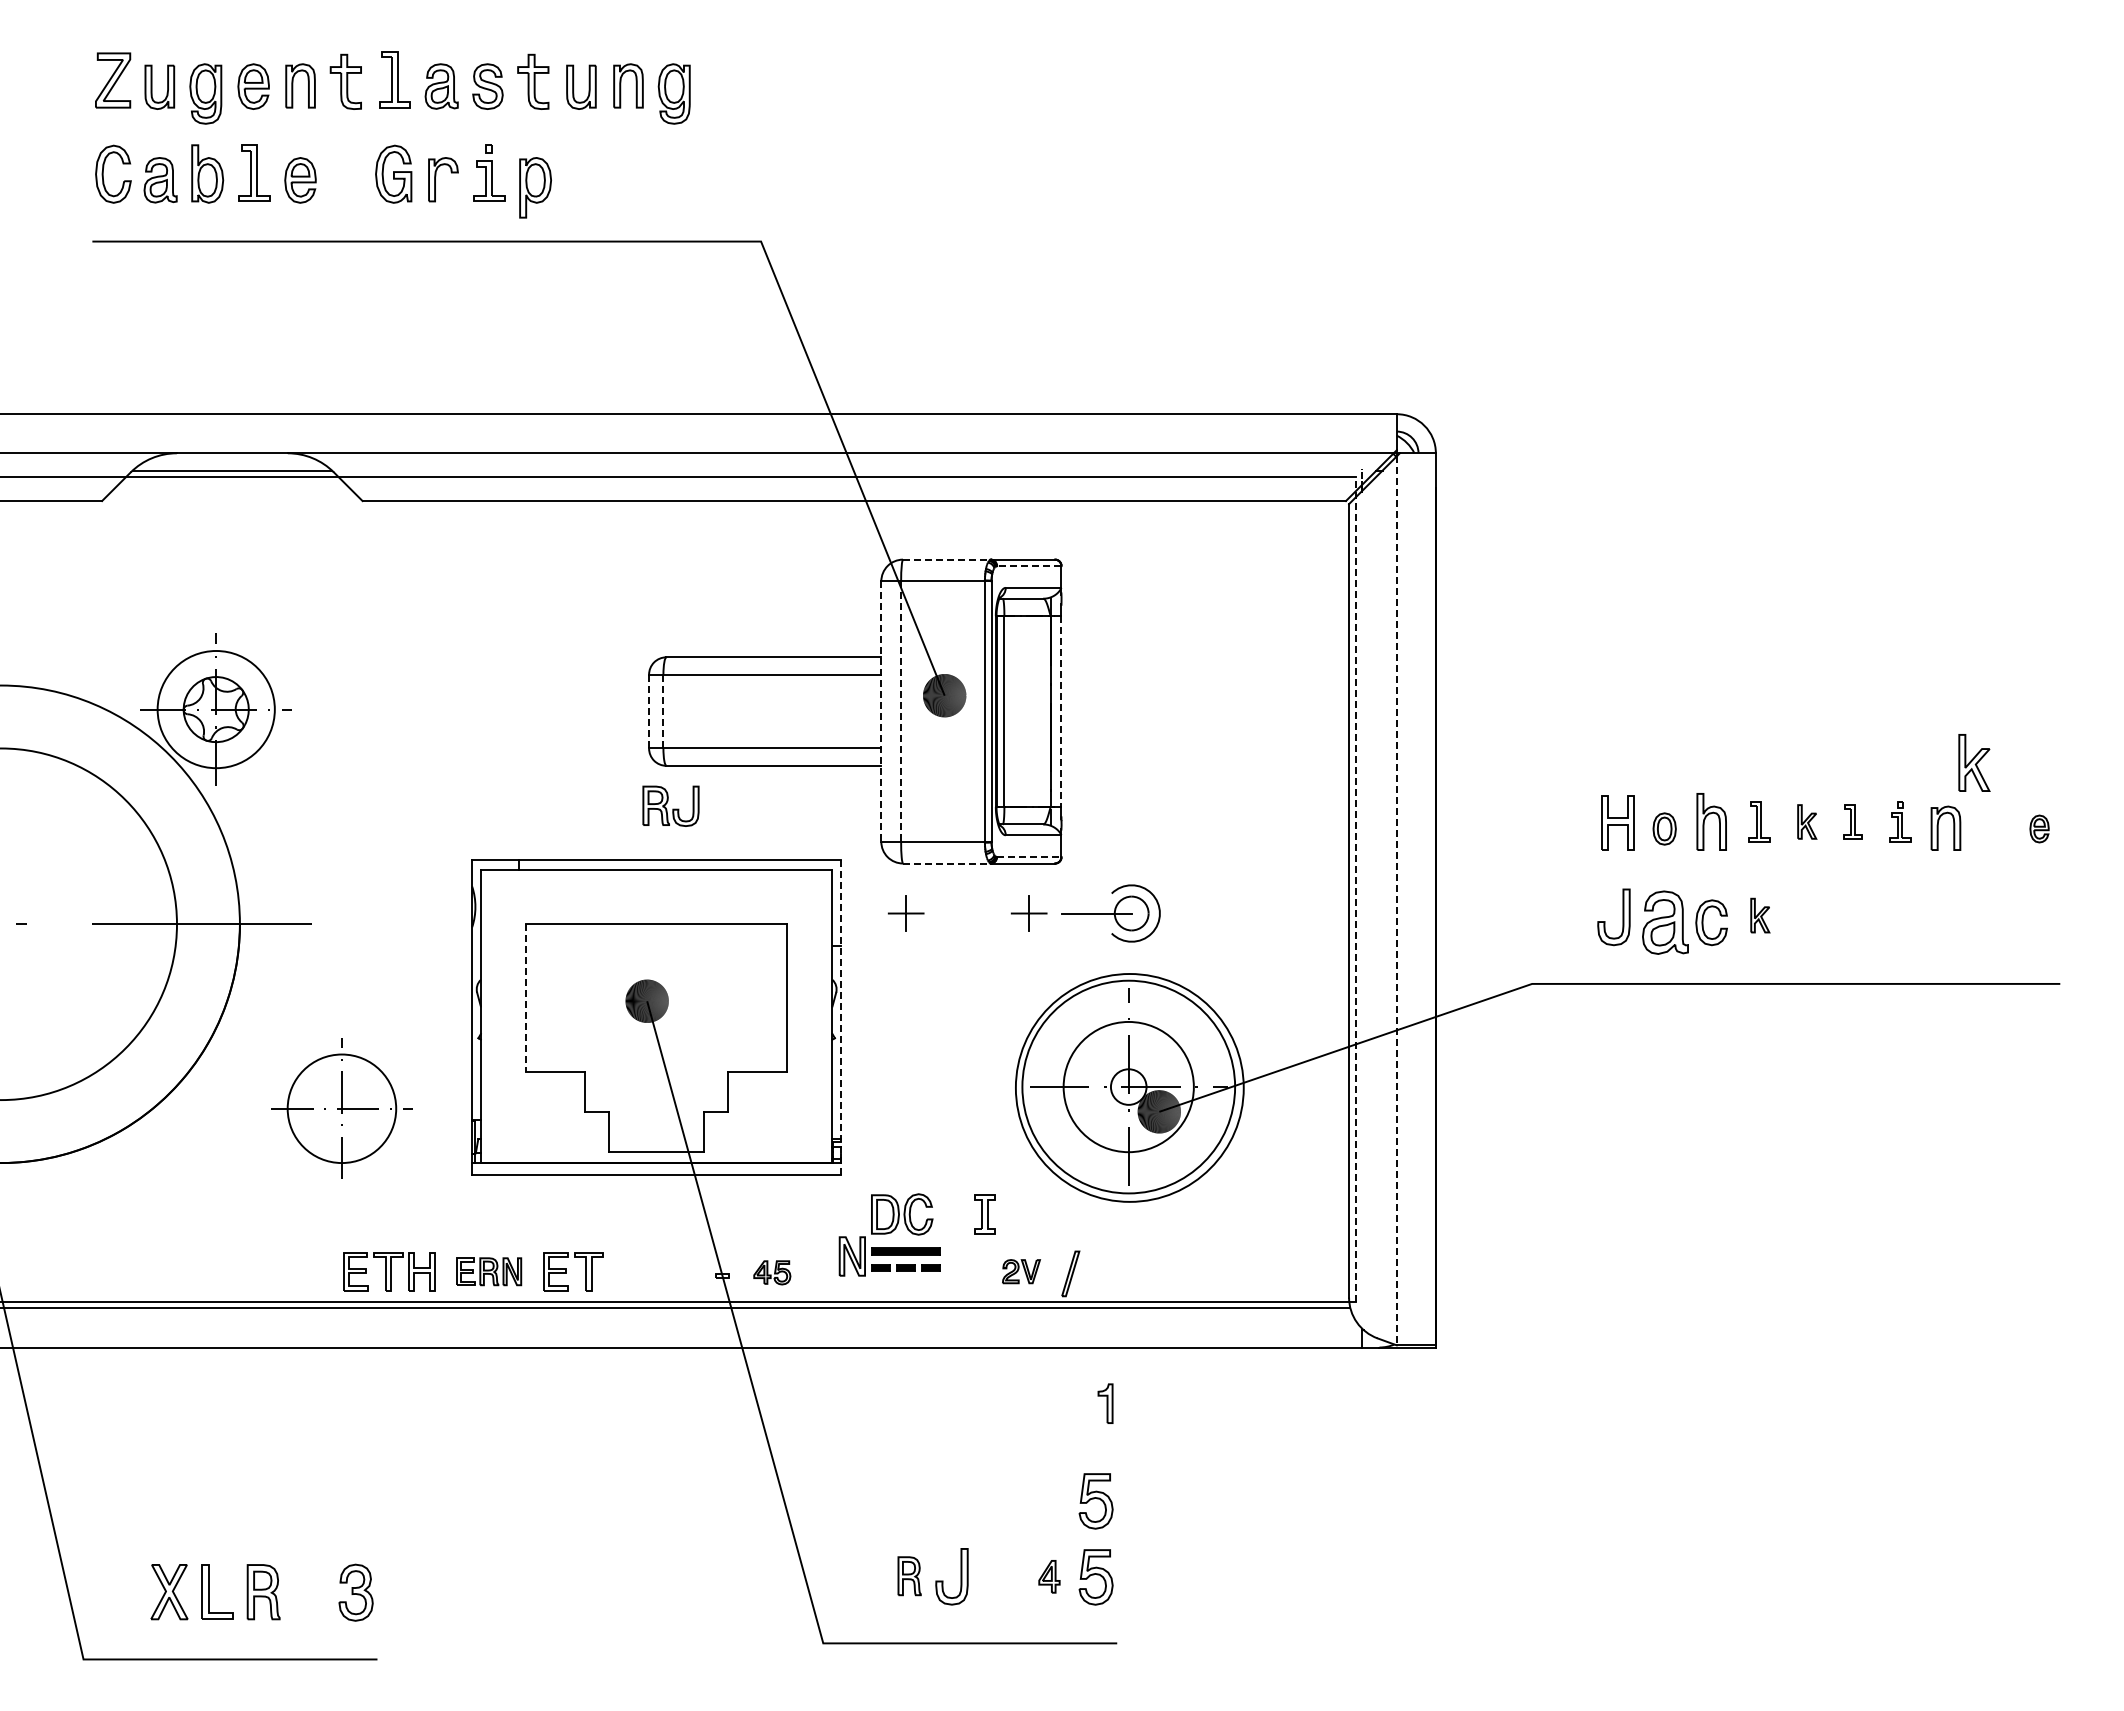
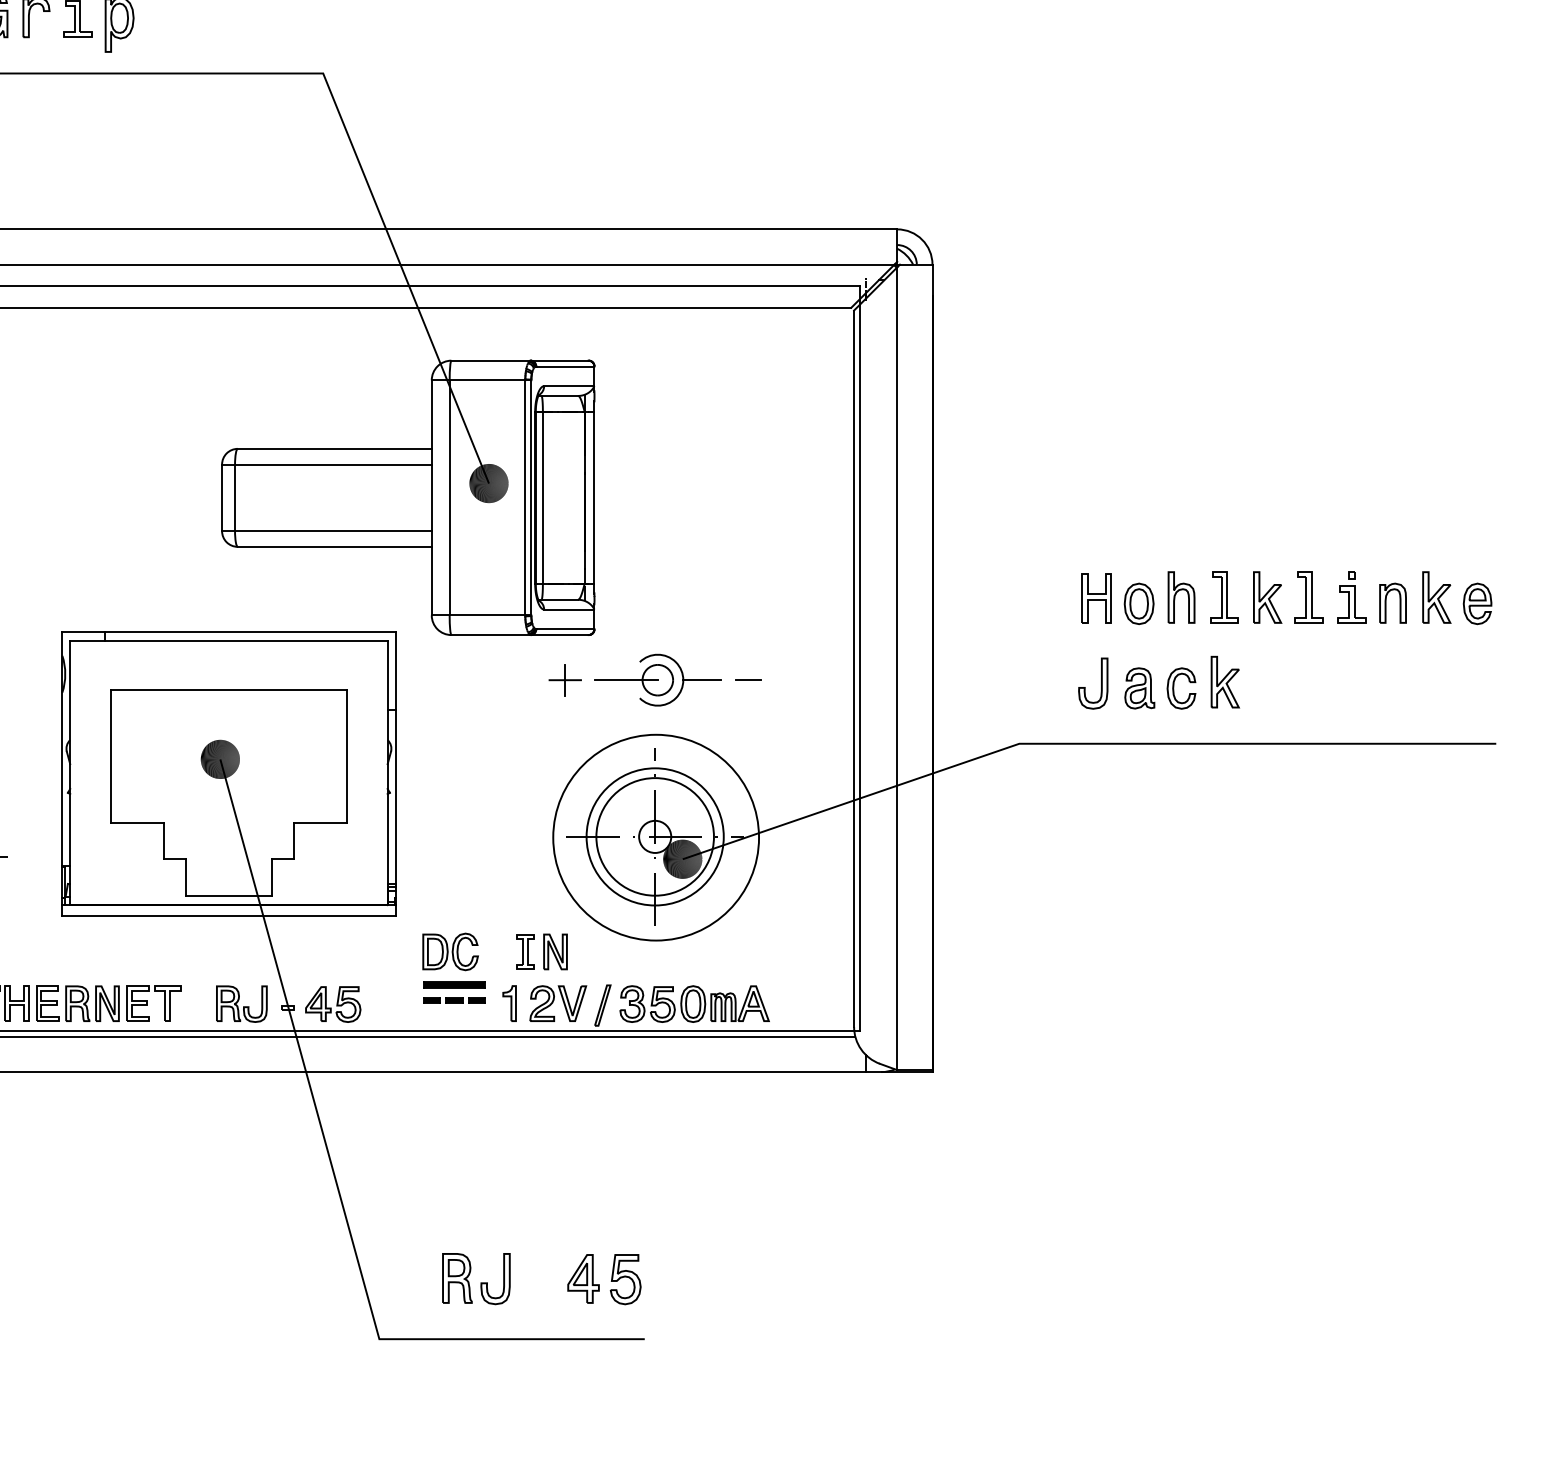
line: (947, 559) -> (491, 360), dashed -> solid
line: (1028, 566) -> (564, 366), dashed -> solid
line: (649, 711) -> (222, 497), dashed -> solid
line: (663, 711) -> (235, 497), dashed -> solid
line: (1061, 711) -> (594, 497), dashed -> solid
line: (881, 712) -> (431, 498), dashed -> solid
line: (901, 712) -> (449, 498), dashed -> solid
part: (1974, 762) -> (1436, 597), moved
part: (670, 805) -> (241, 1003), moved
part: (1759, 821) -> (1224, 597), size x1.43
part: (1807, 821) -> (1268, 597), size x1.67
part: (1852, 821) -> (1308, 597), size x1.67
part: (1900, 821) -> (1351, 597), size x1.43
part: (1664, 828) -> (1138, 603), size x1.43
part: (2039, 828) -> (1477, 603), size x1.67
line: (1029, 857) -> (565, 629), dashed -> solid
line: (947, 863) -> (491, 635), dashed -> solid
line: (1355, 889) -> (859, 658), dashed -> solid
line: (1396, 900) -> (896, 668), dashed -> solid
part: (905, 913) -> (453, 680), removed
line: (1180, 913) -> (701, 680), added
line: (1231, 913) -> (747, 680), added
part: (1760, 915) -> (1225, 681), size x1.67
part: (1665, 922) -> (1139, 688), size x0.71
line: (526, 997) -> (111, 756), dashed -> solid
line: (841, 1018) -> (395, 774), dashed -> solid
circle: (1128, 1087) -> (654, 837), size x0.71
part: (851, 1256) -> (554, 951), moved
part: (489, 1271) -> (78, 1003), size x1.43
part: (1021, 1271) -> (558, 1003), size x1.67
part: (772, 1272) -> (333, 1004), size x1.67
part: (1172, 1272) -> (694, 1004), added
part: (1105, 1403) -> (509, 1003), moved
part: (1095, 1501) -> (625, 1211), removed
part: (909, 1576) -> (457, 1278), size x1.43
part: (1049, 1576) -> (583, 1278), size x1.67

